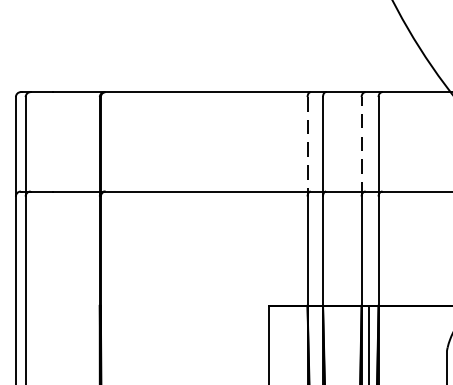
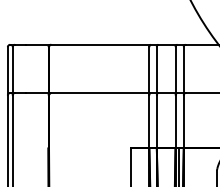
line: (361, 145) -> (175, 70), dashed -> solid
line: (307, 147) -> (149, 71), dashed -> solid

